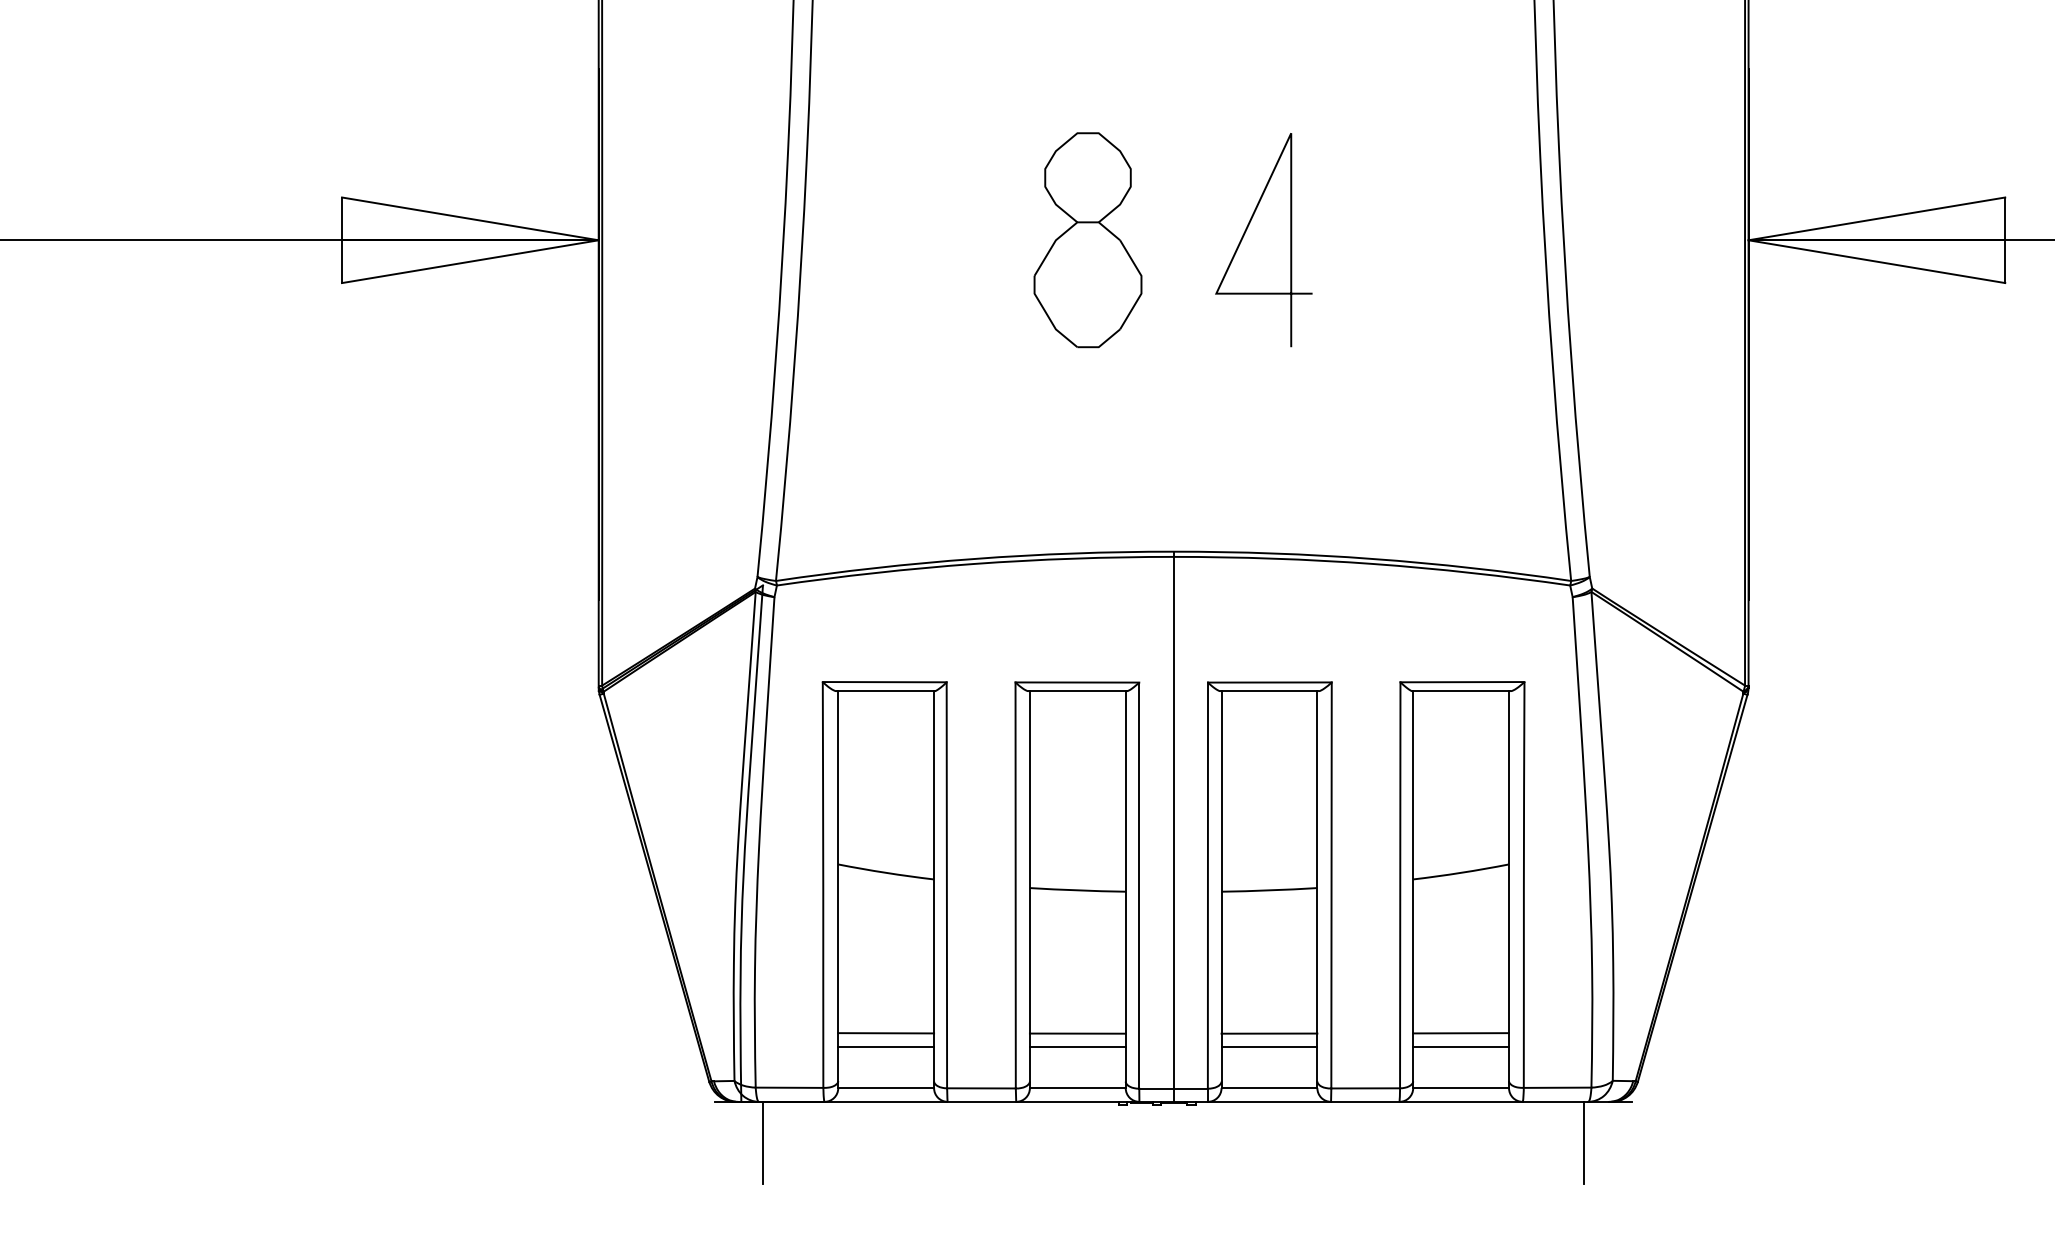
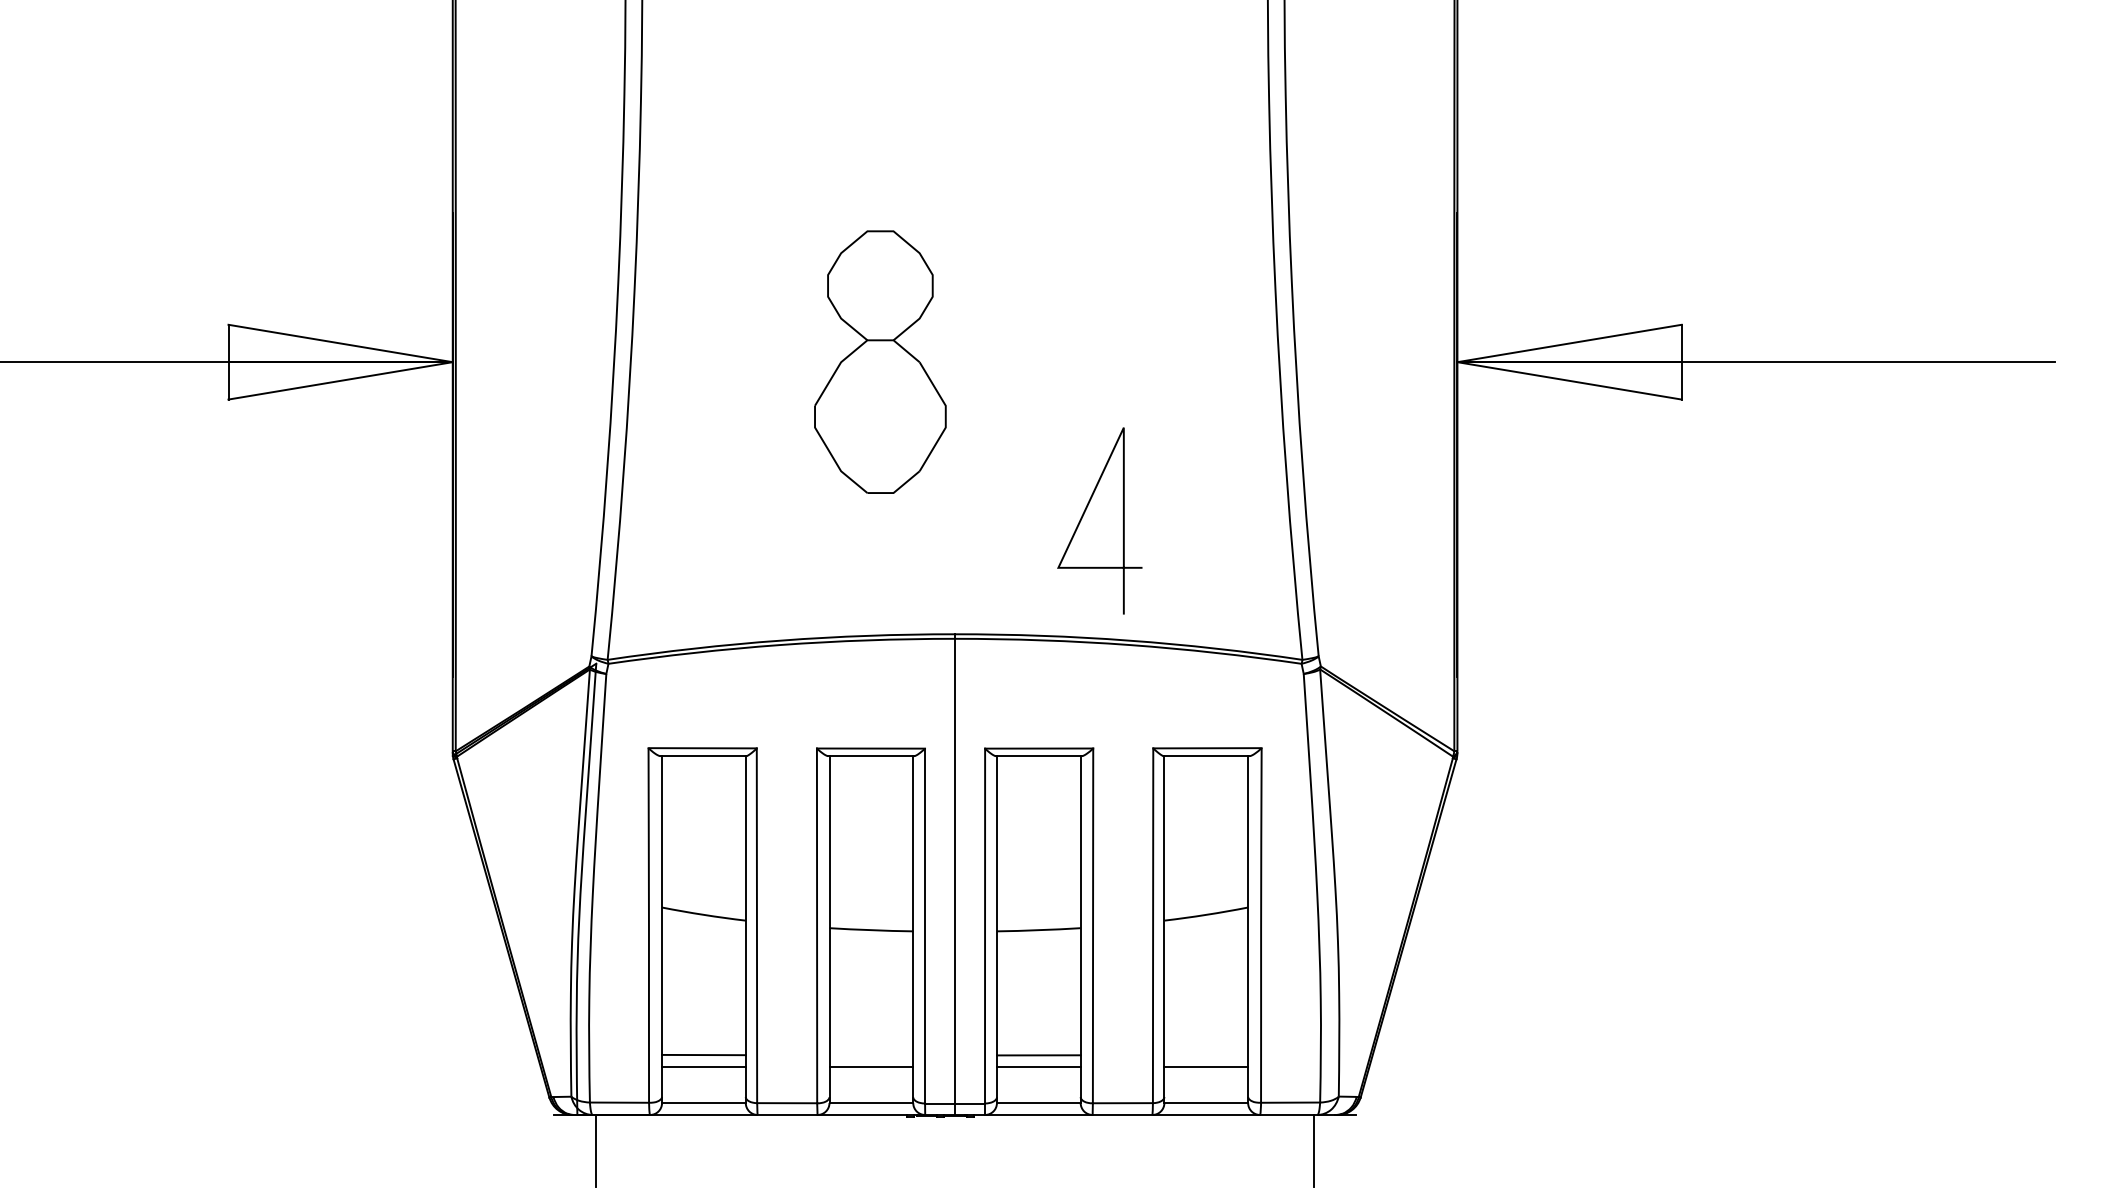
line: (1247, 230) -> (1085, 512), moved
part: (1087, 239) -> (879, 361), size x1.4
line: (1461, 1032) -> (1206, 1054), removed
line: (1077, 1033) -> (871, 1055), removed

